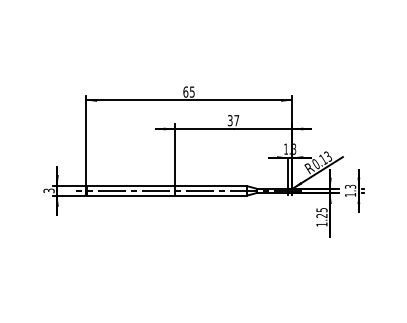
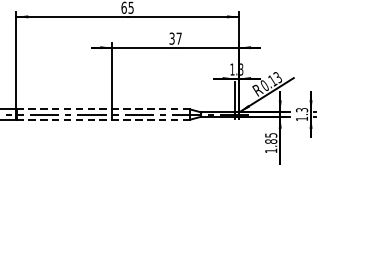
line: (166, 186) -> (103, 109), solid -> dashed
line: (166, 195) -> (103, 119), solid -> dashed
text: (321, 215) -> (270, 141), 1.25 -> 1.85

